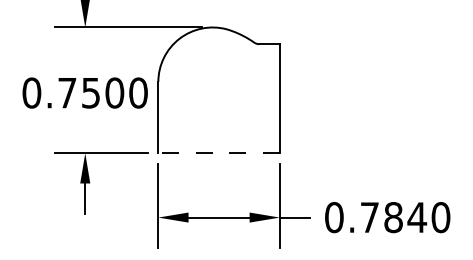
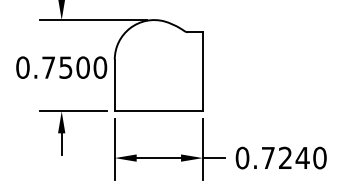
line: (219, 153) -> (159, 111), dashed -> solid
text: (393, 217) -> (285, 158), 0.7840 -> 0.7240

